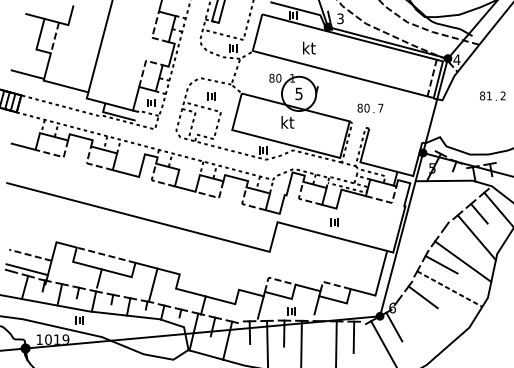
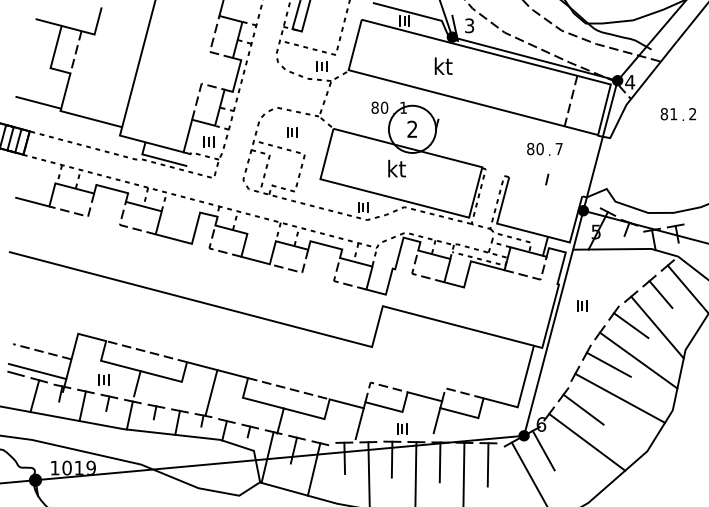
text: (309, 47) -> (443, 65), moved
line: (431, 77) -> (570, 100), moved
text: (299, 93) -> (412, 128), 5 -> 2
text: (492, 96) -> (677, 114), moved
text: (370, 107) -> (544, 148), moved
part: (397, 130) -> (547, 179), added
part: (334, 221) -> (582, 305), moved
line: (457, 236) -> (631, 325), added
line: (209, 281) -> (288, 388), added
line: (450, 289) -> (620, 398), dashed -> solid
part: (79, 319) -> (103, 379), moved
line: (426, 320) -> (587, 441), added
line: (318, 335) -> (439, 462), added

